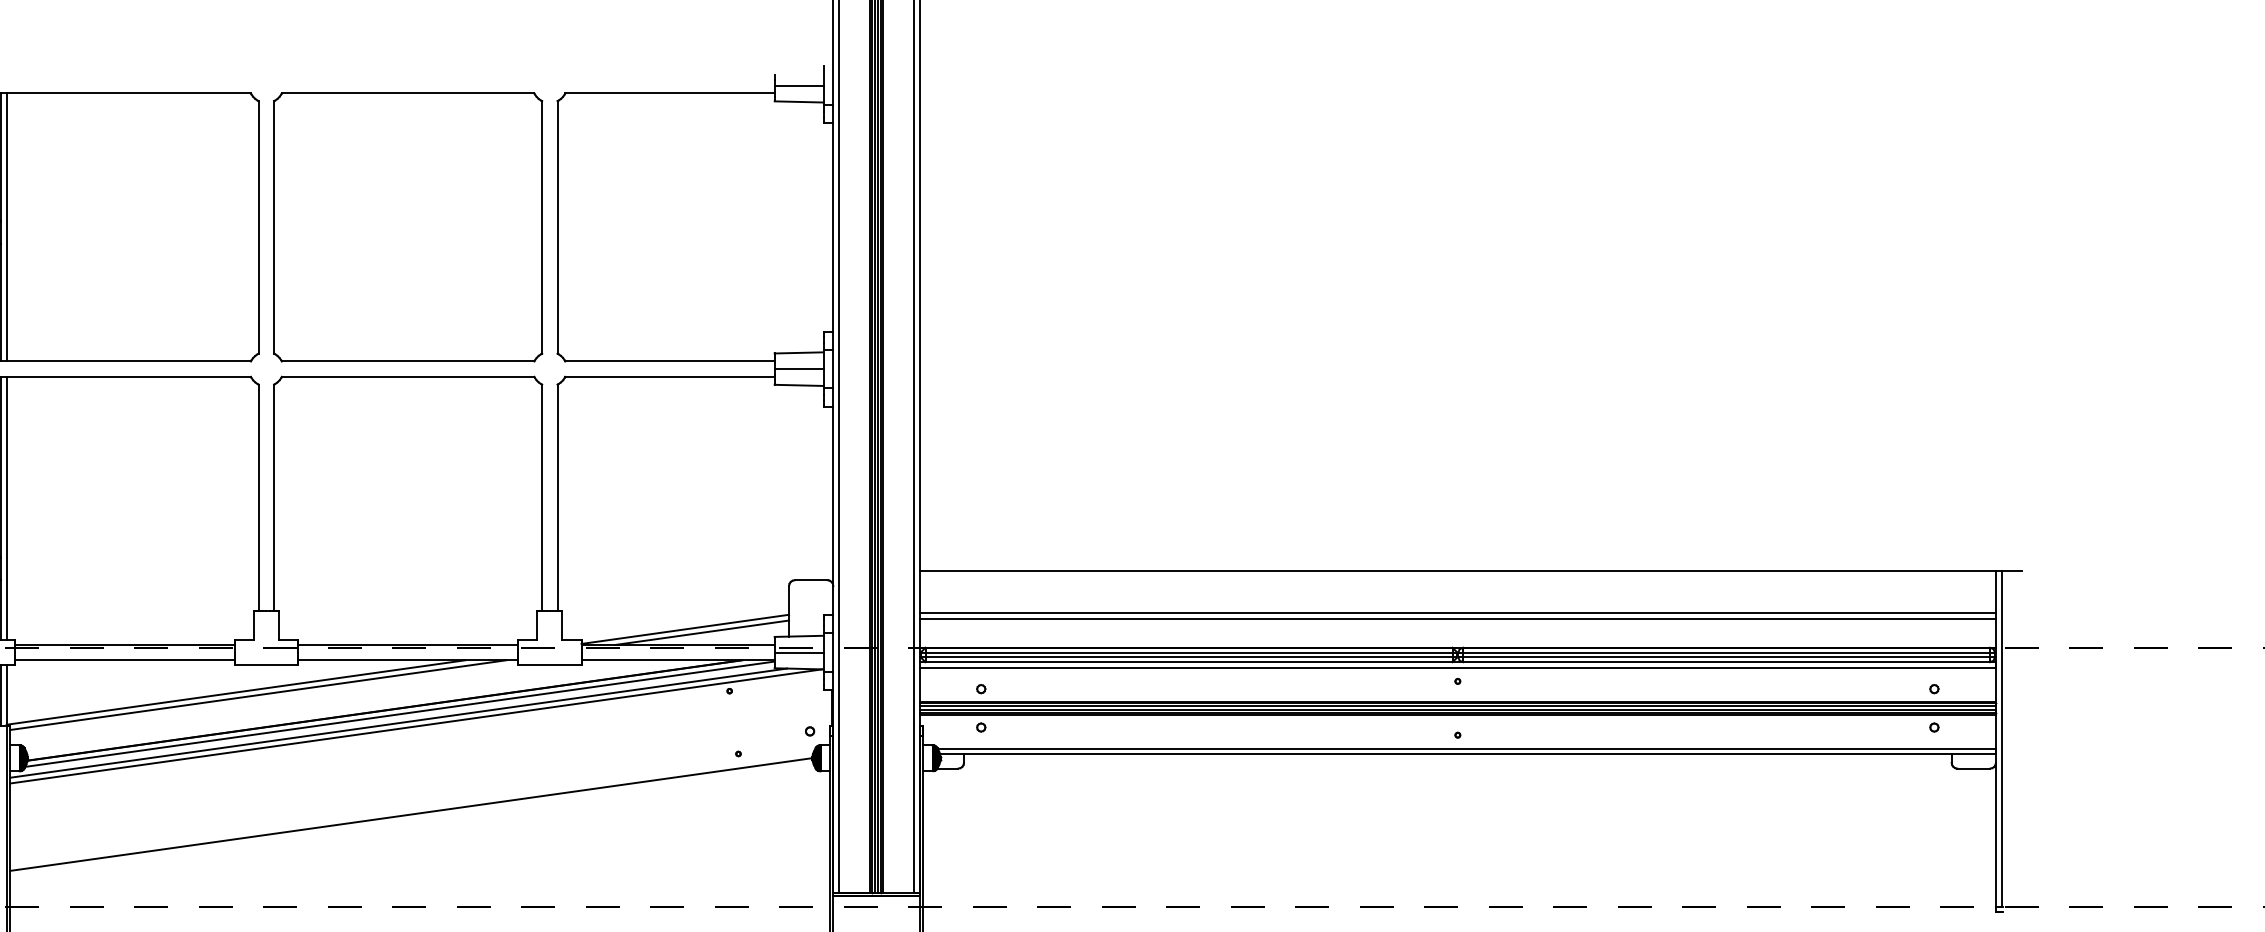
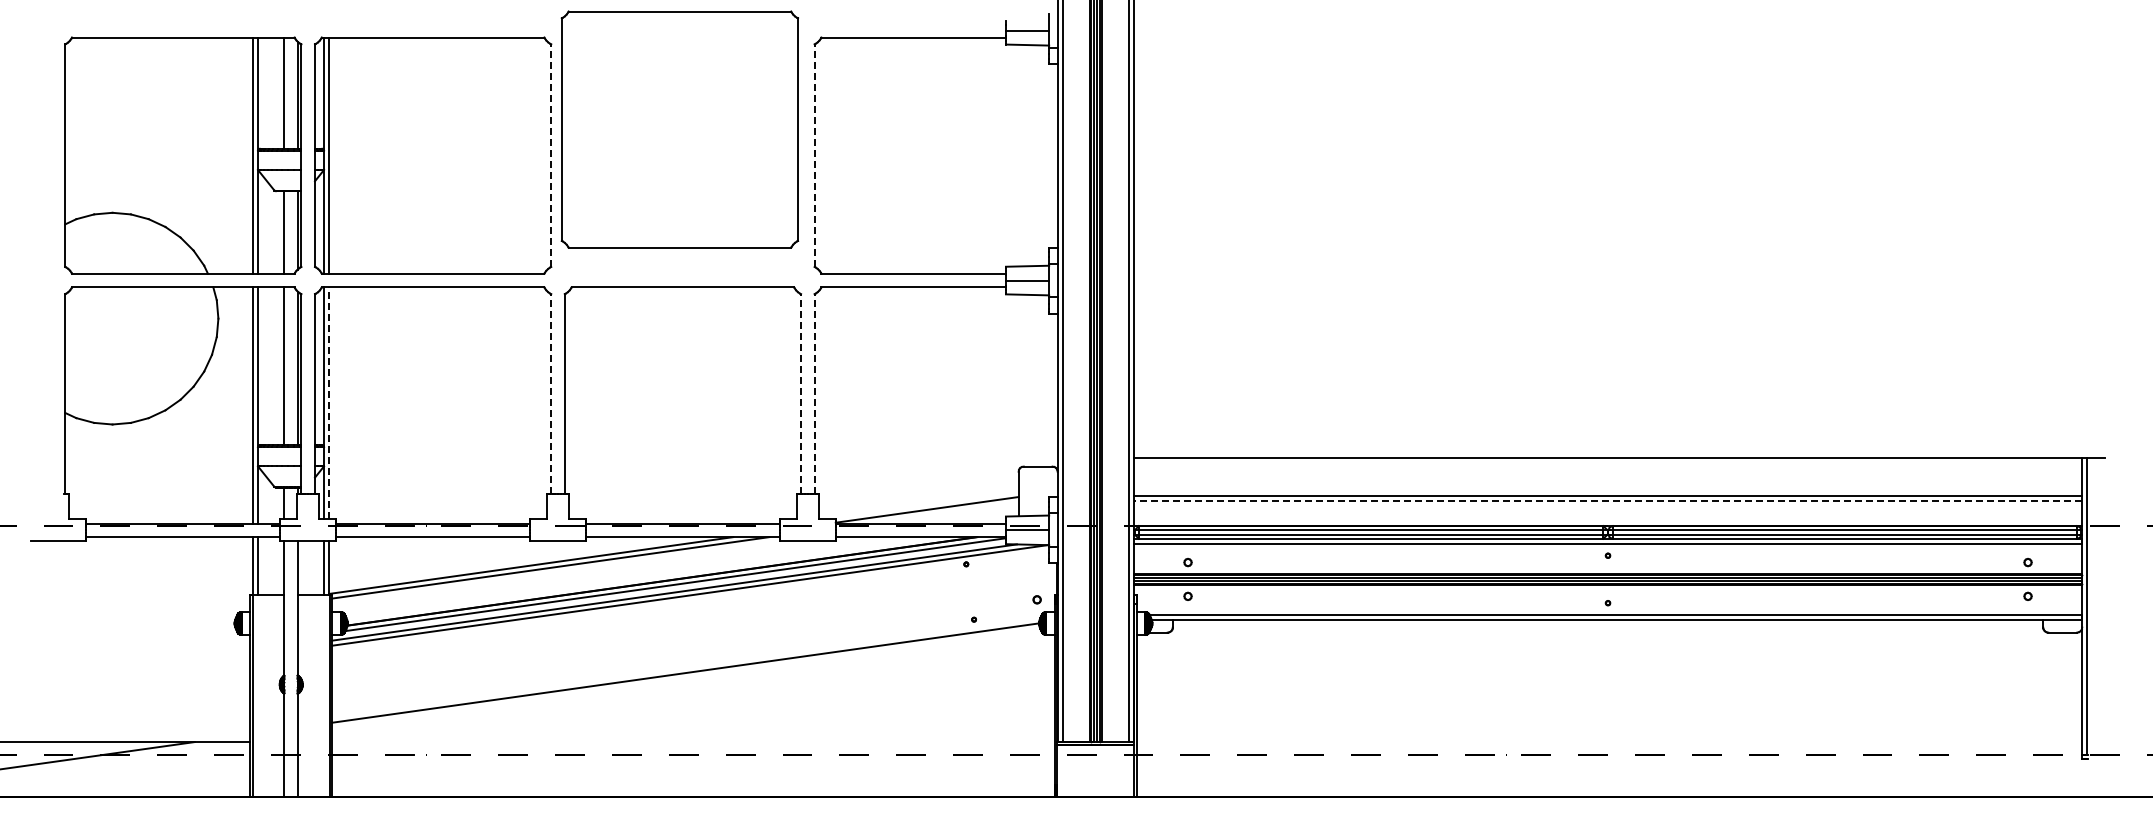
line: (258, 227) -> (551, 155), solid -> dashed
part: (407, 227) -> (679, 129), moved
line: (557, 227) -> (814, 155), solid -> dashed
line: (258, 498) -> (551, 394), solid -> dashed
line: (542, 498) -> (801, 394), solid -> dashed
line: (557, 498) -> (814, 394), solid -> dashed
line: (7, 508) -> (329, 403), solid -> dashed
line: (1457, 618) -> (1607, 500), solid -> dashed
line: (701, 632) -> (941, 512), removed

